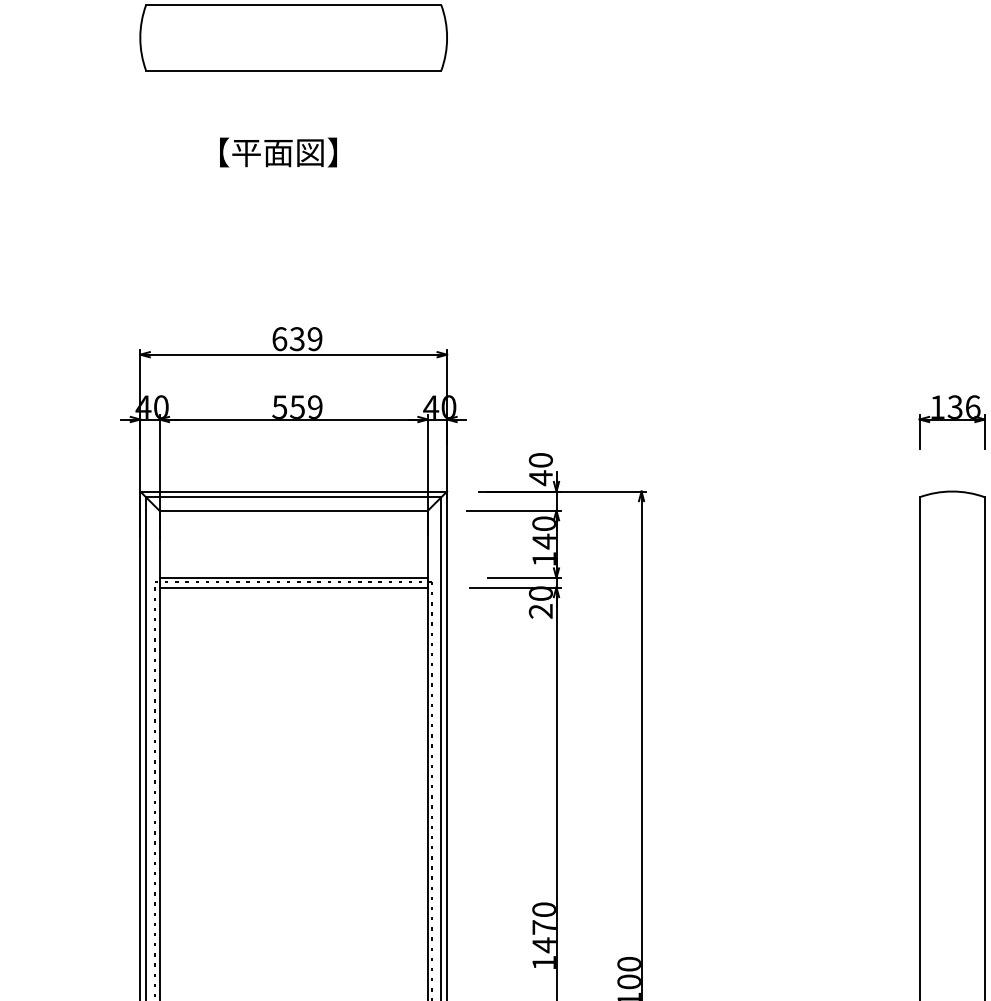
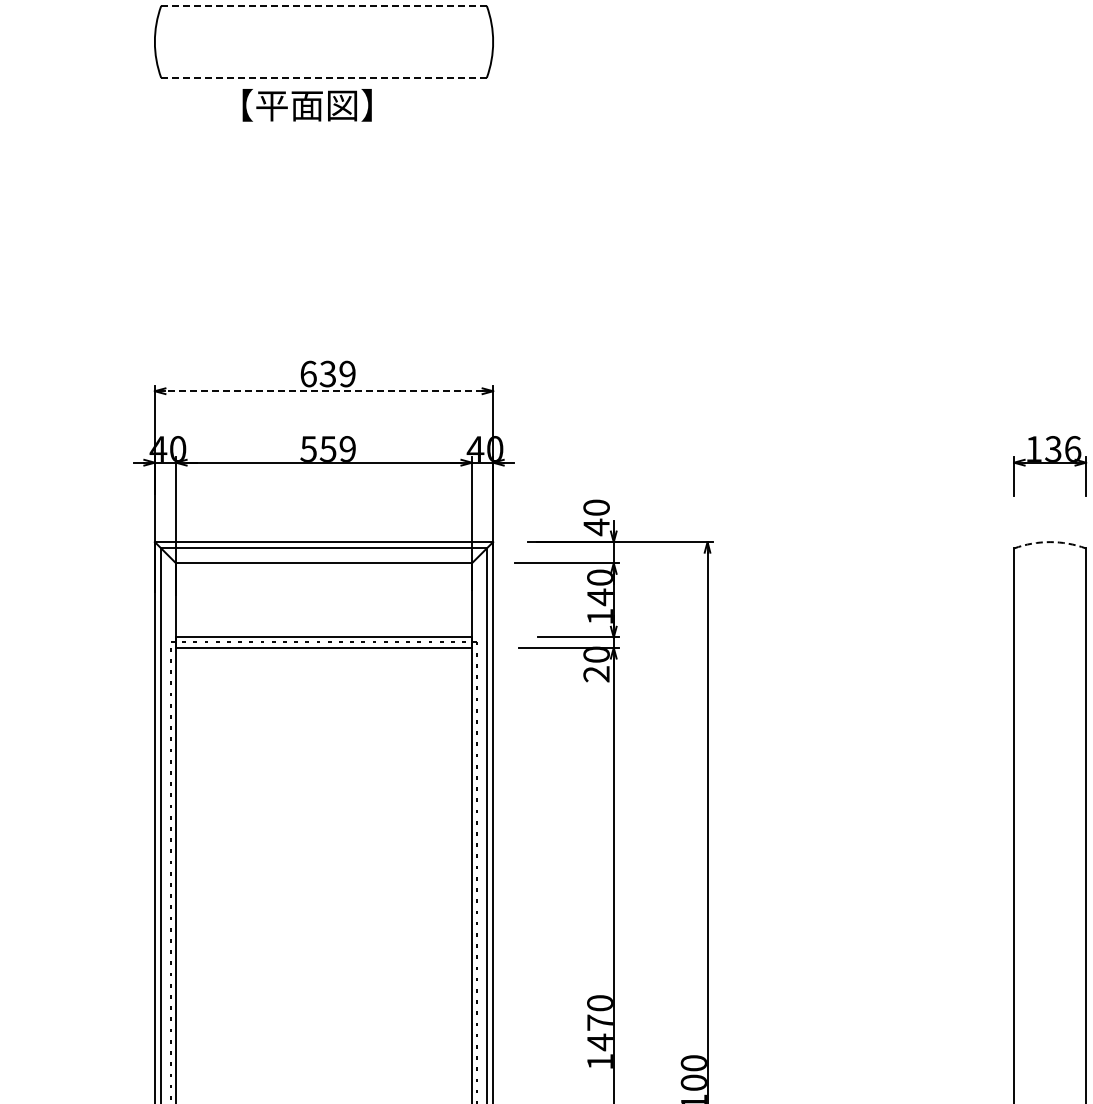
line: (294, 4) -> (324, 5), solid -> dashed
line: (294, 70) -> (324, 77), solid -> dashed
text: (277, 152) -> (306, 105), moved
line: (294, 354) -> (324, 391), solid -> dashed
arc: (952, 491) -> (1050, 542), solid -> dashed

